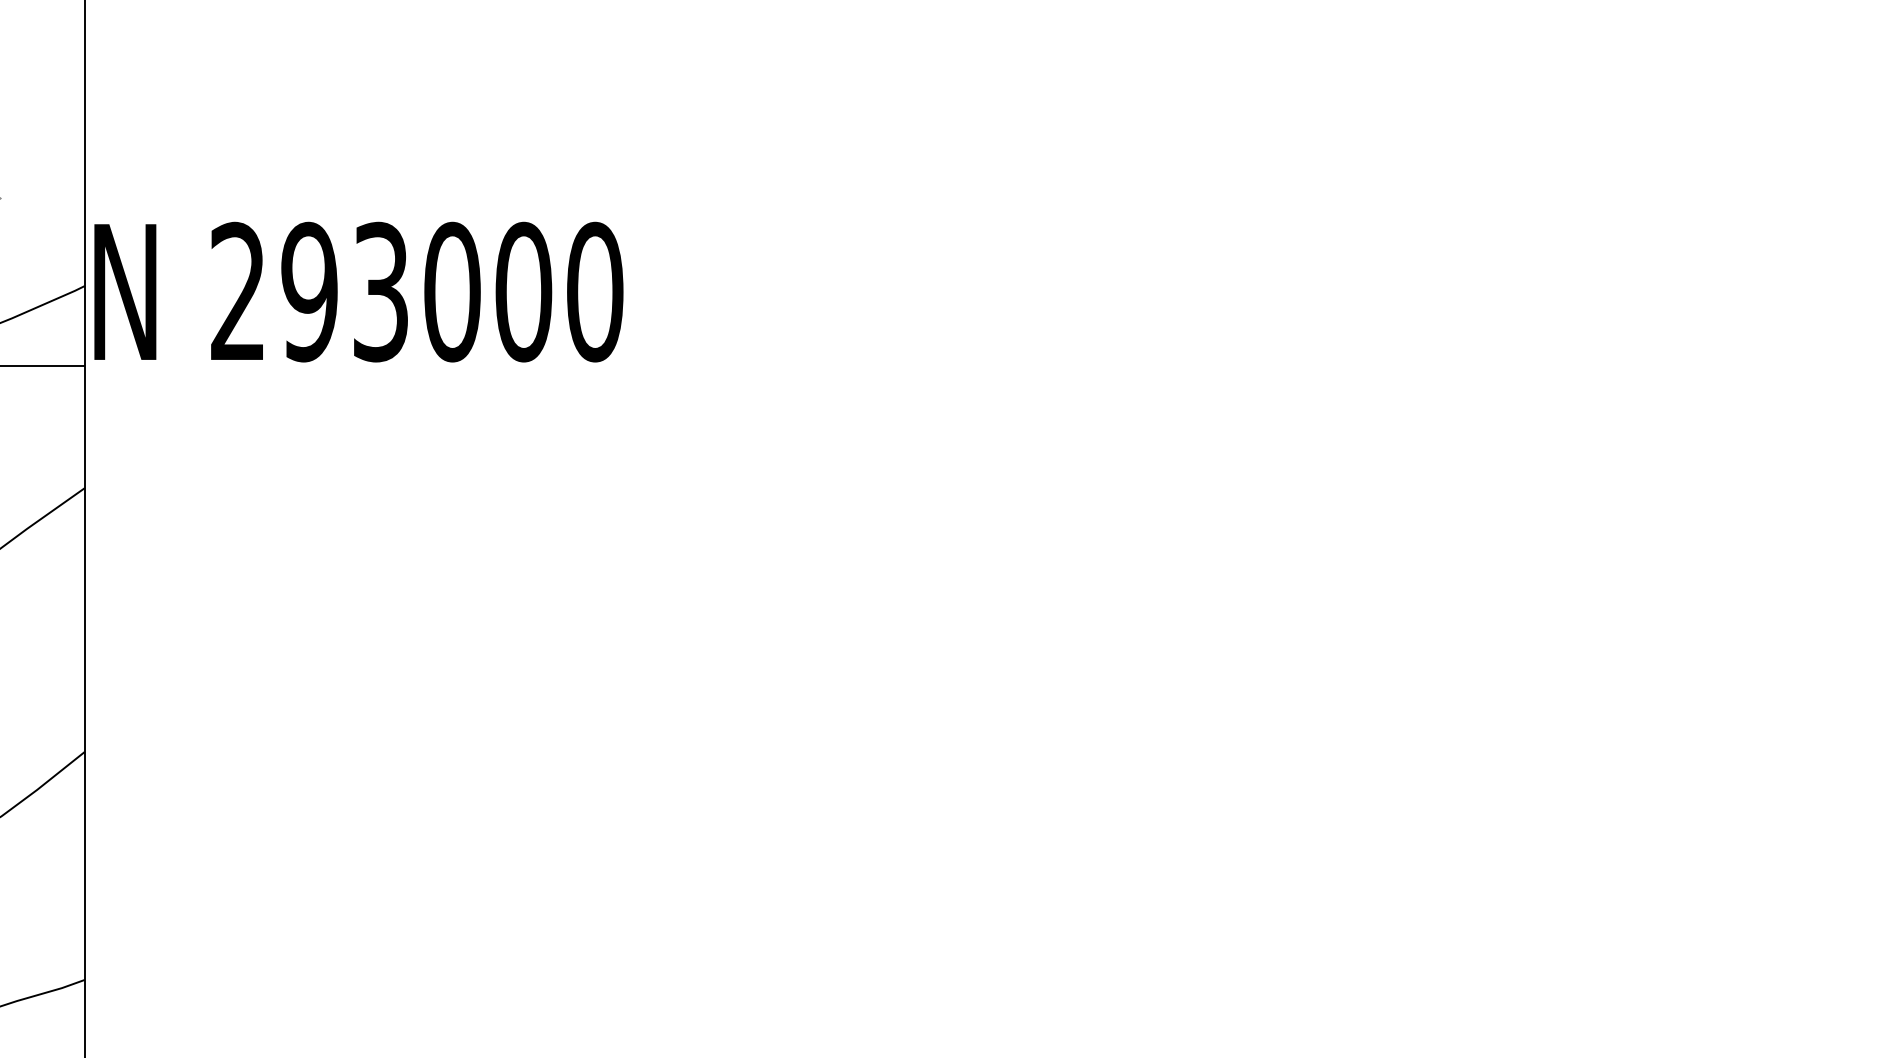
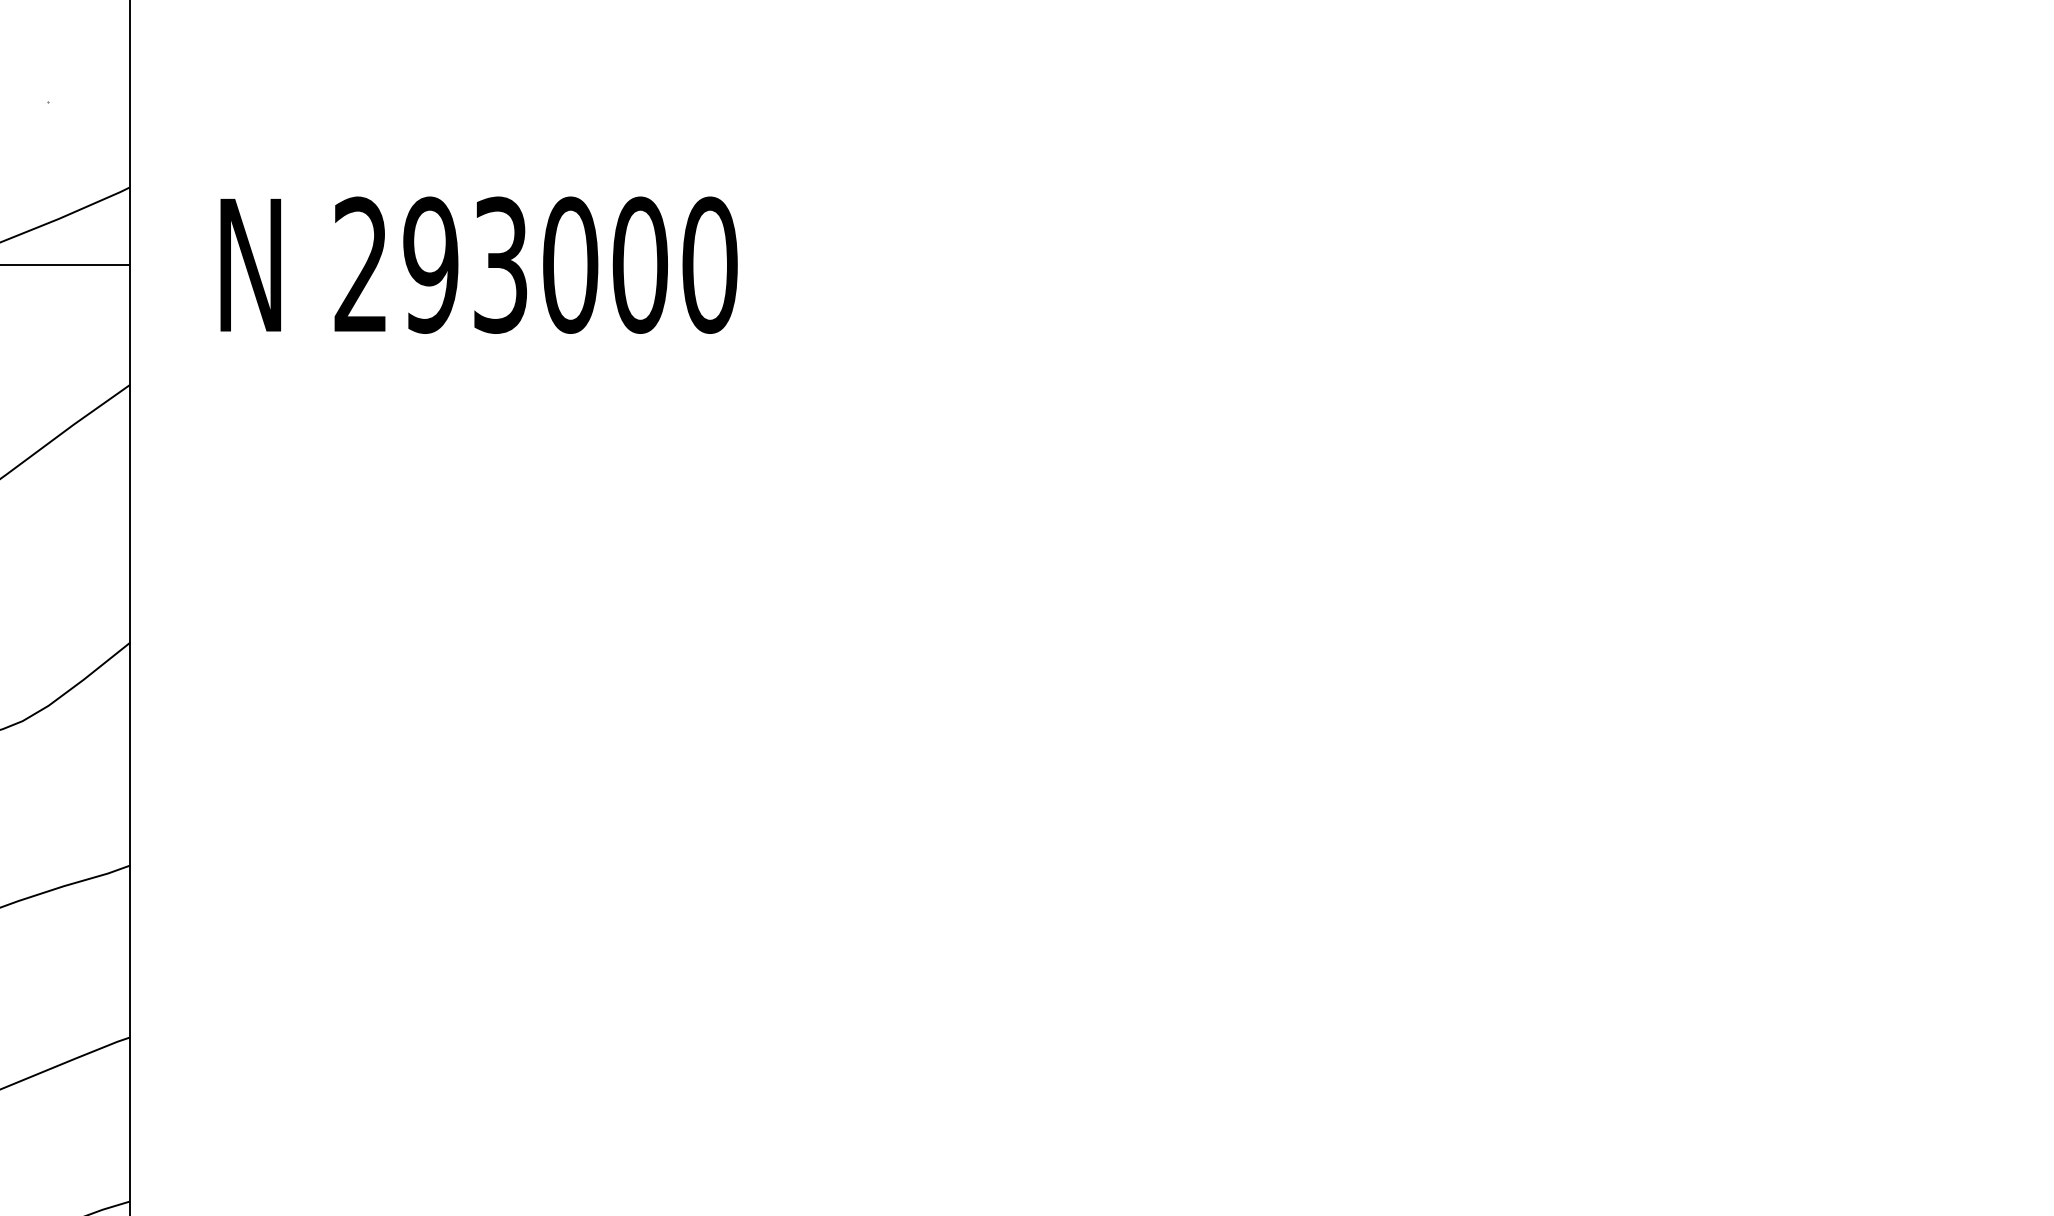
text: (358, 291) -> (478, 264), moved

